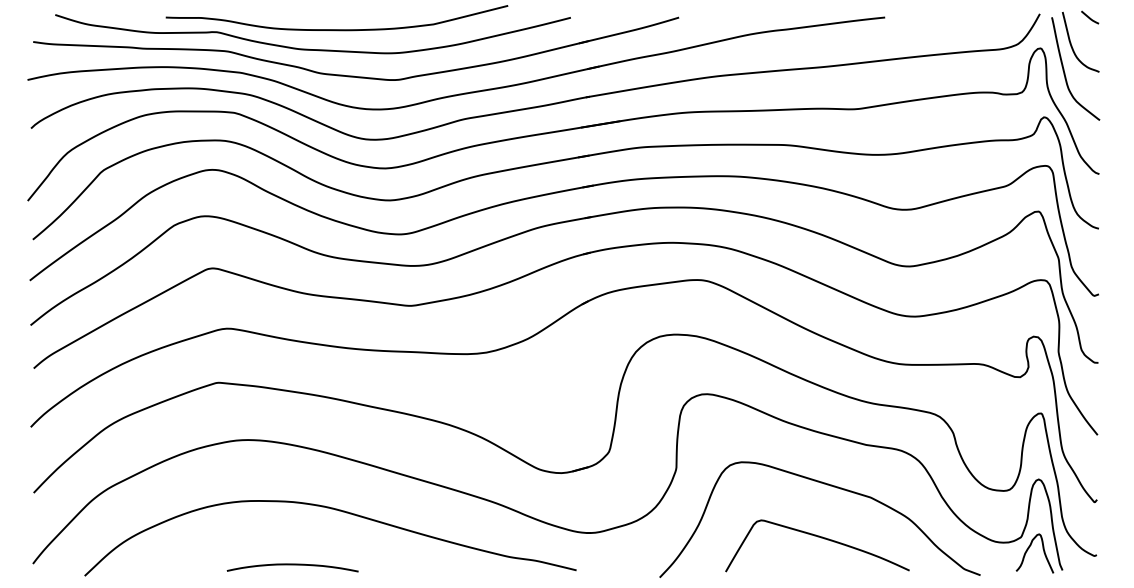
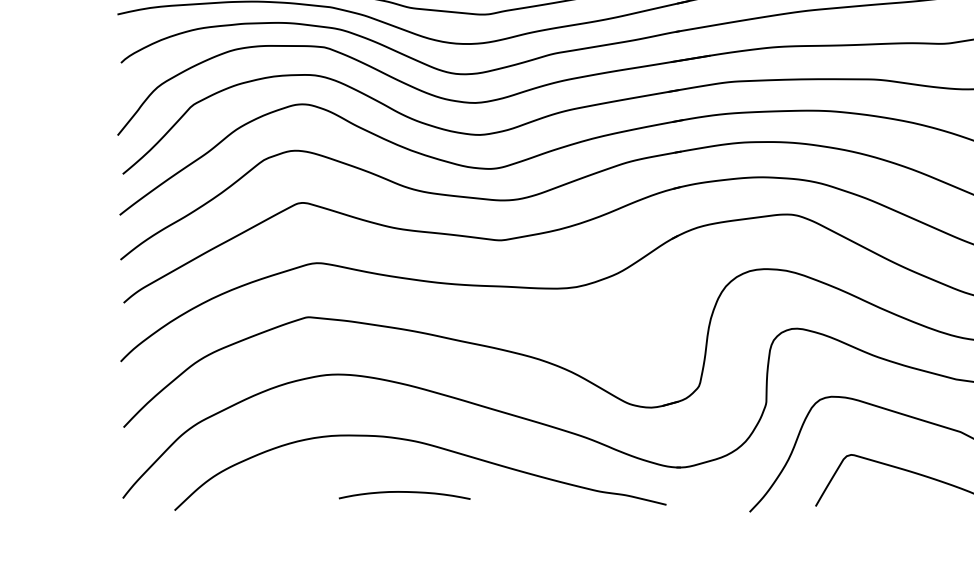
curve: (292, 565) -> (404, 493), moved

